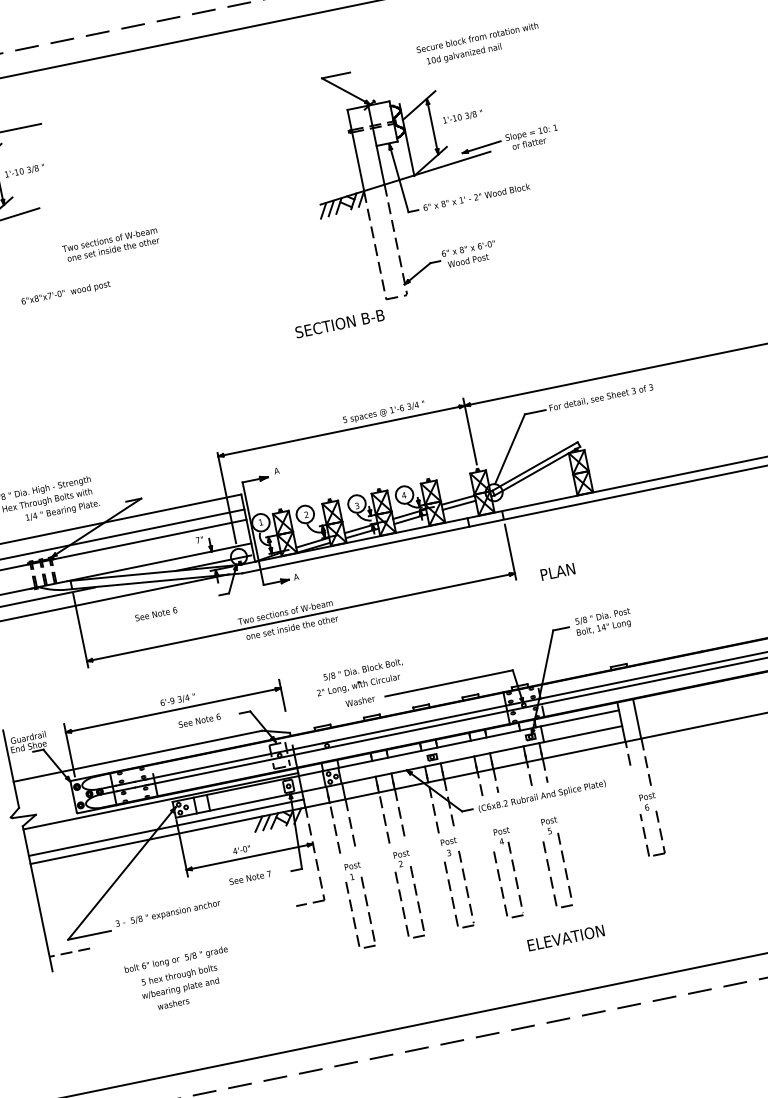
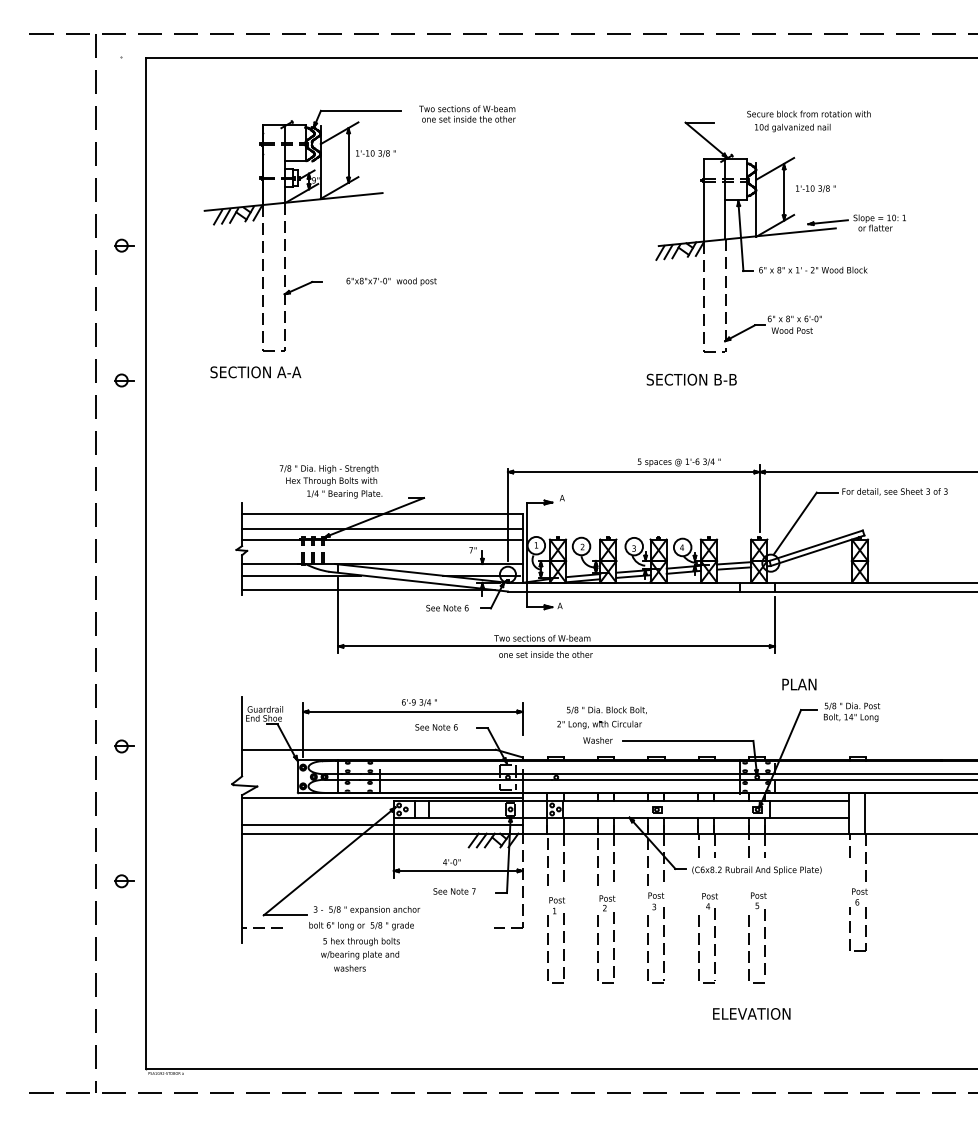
text: (478, 45) -> (808, 121), moved
text: (110, 244) -> (467, 113), moved
text: (339, 323) -> (691, 379), moved
text: (557, 571) -> (799, 684), moved
text: (156, 613) -> (447, 607), moved
text: (180, 980) -> (361, 946), moved

